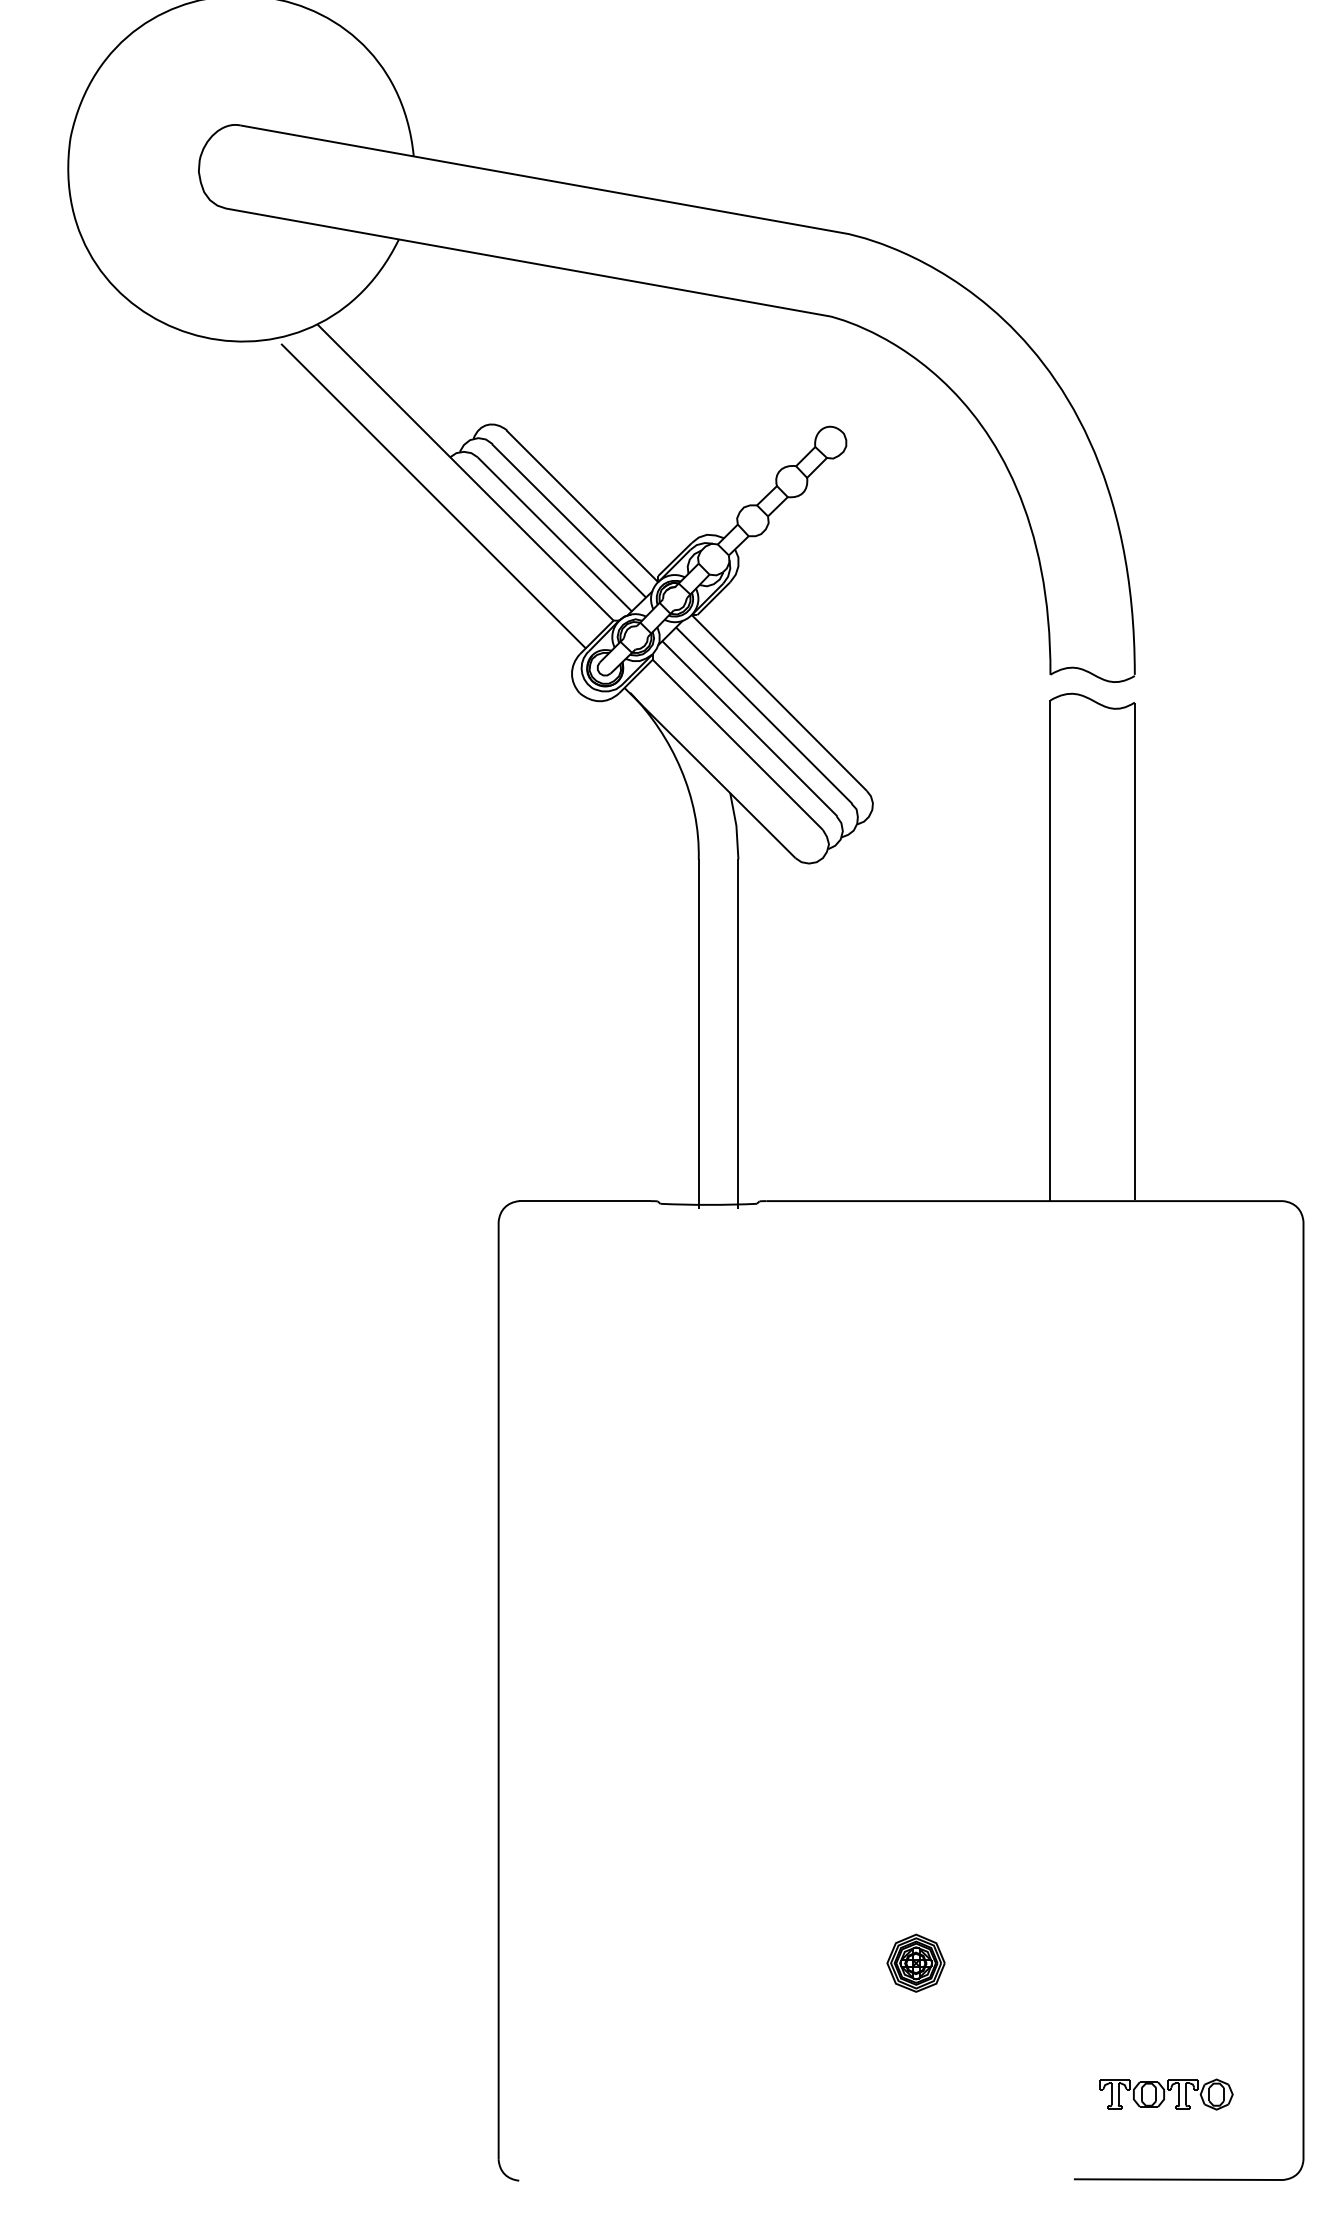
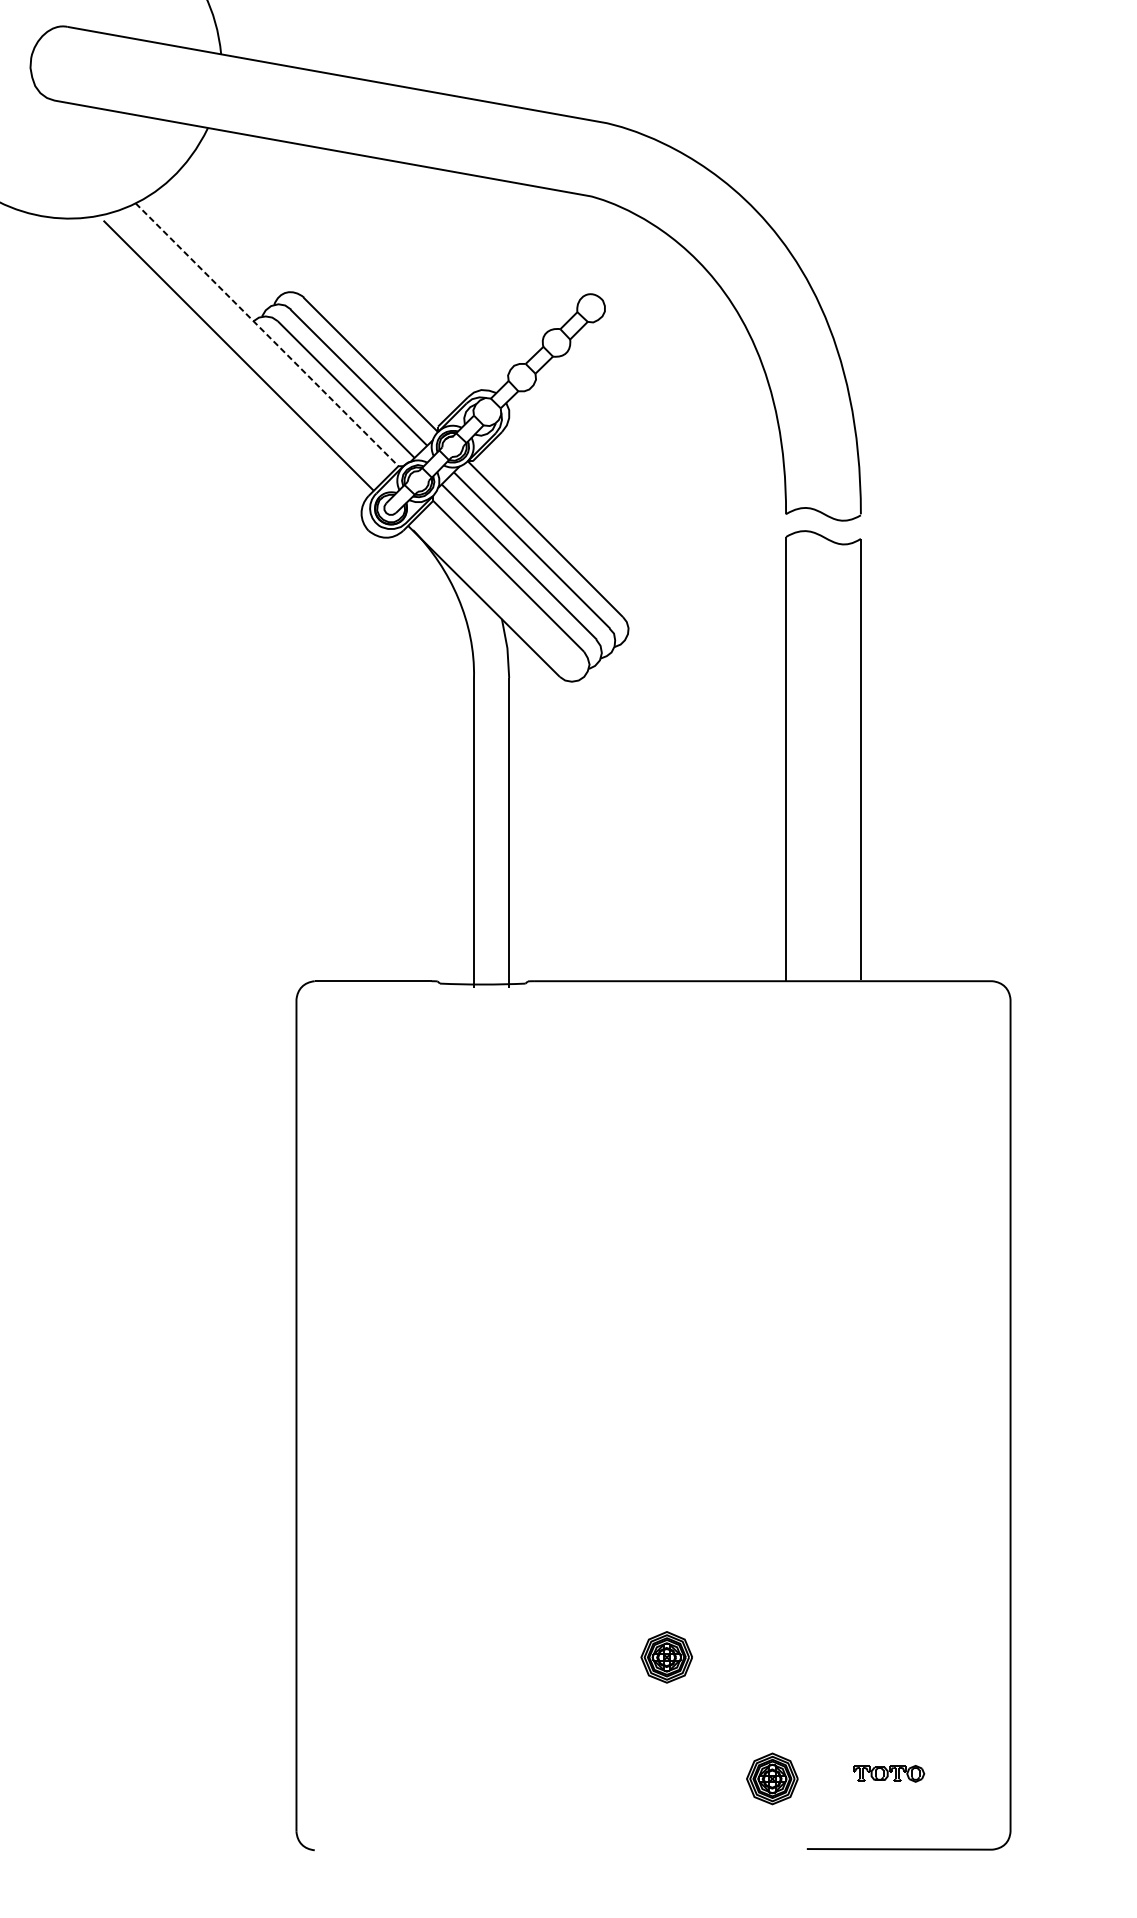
line: (465, 472) -> (267, 334), solid -> dashed
part: (1166, 2094) -> (889, 1773), size x0.6
part: (1034, 2099) -> (771, 1778), added

